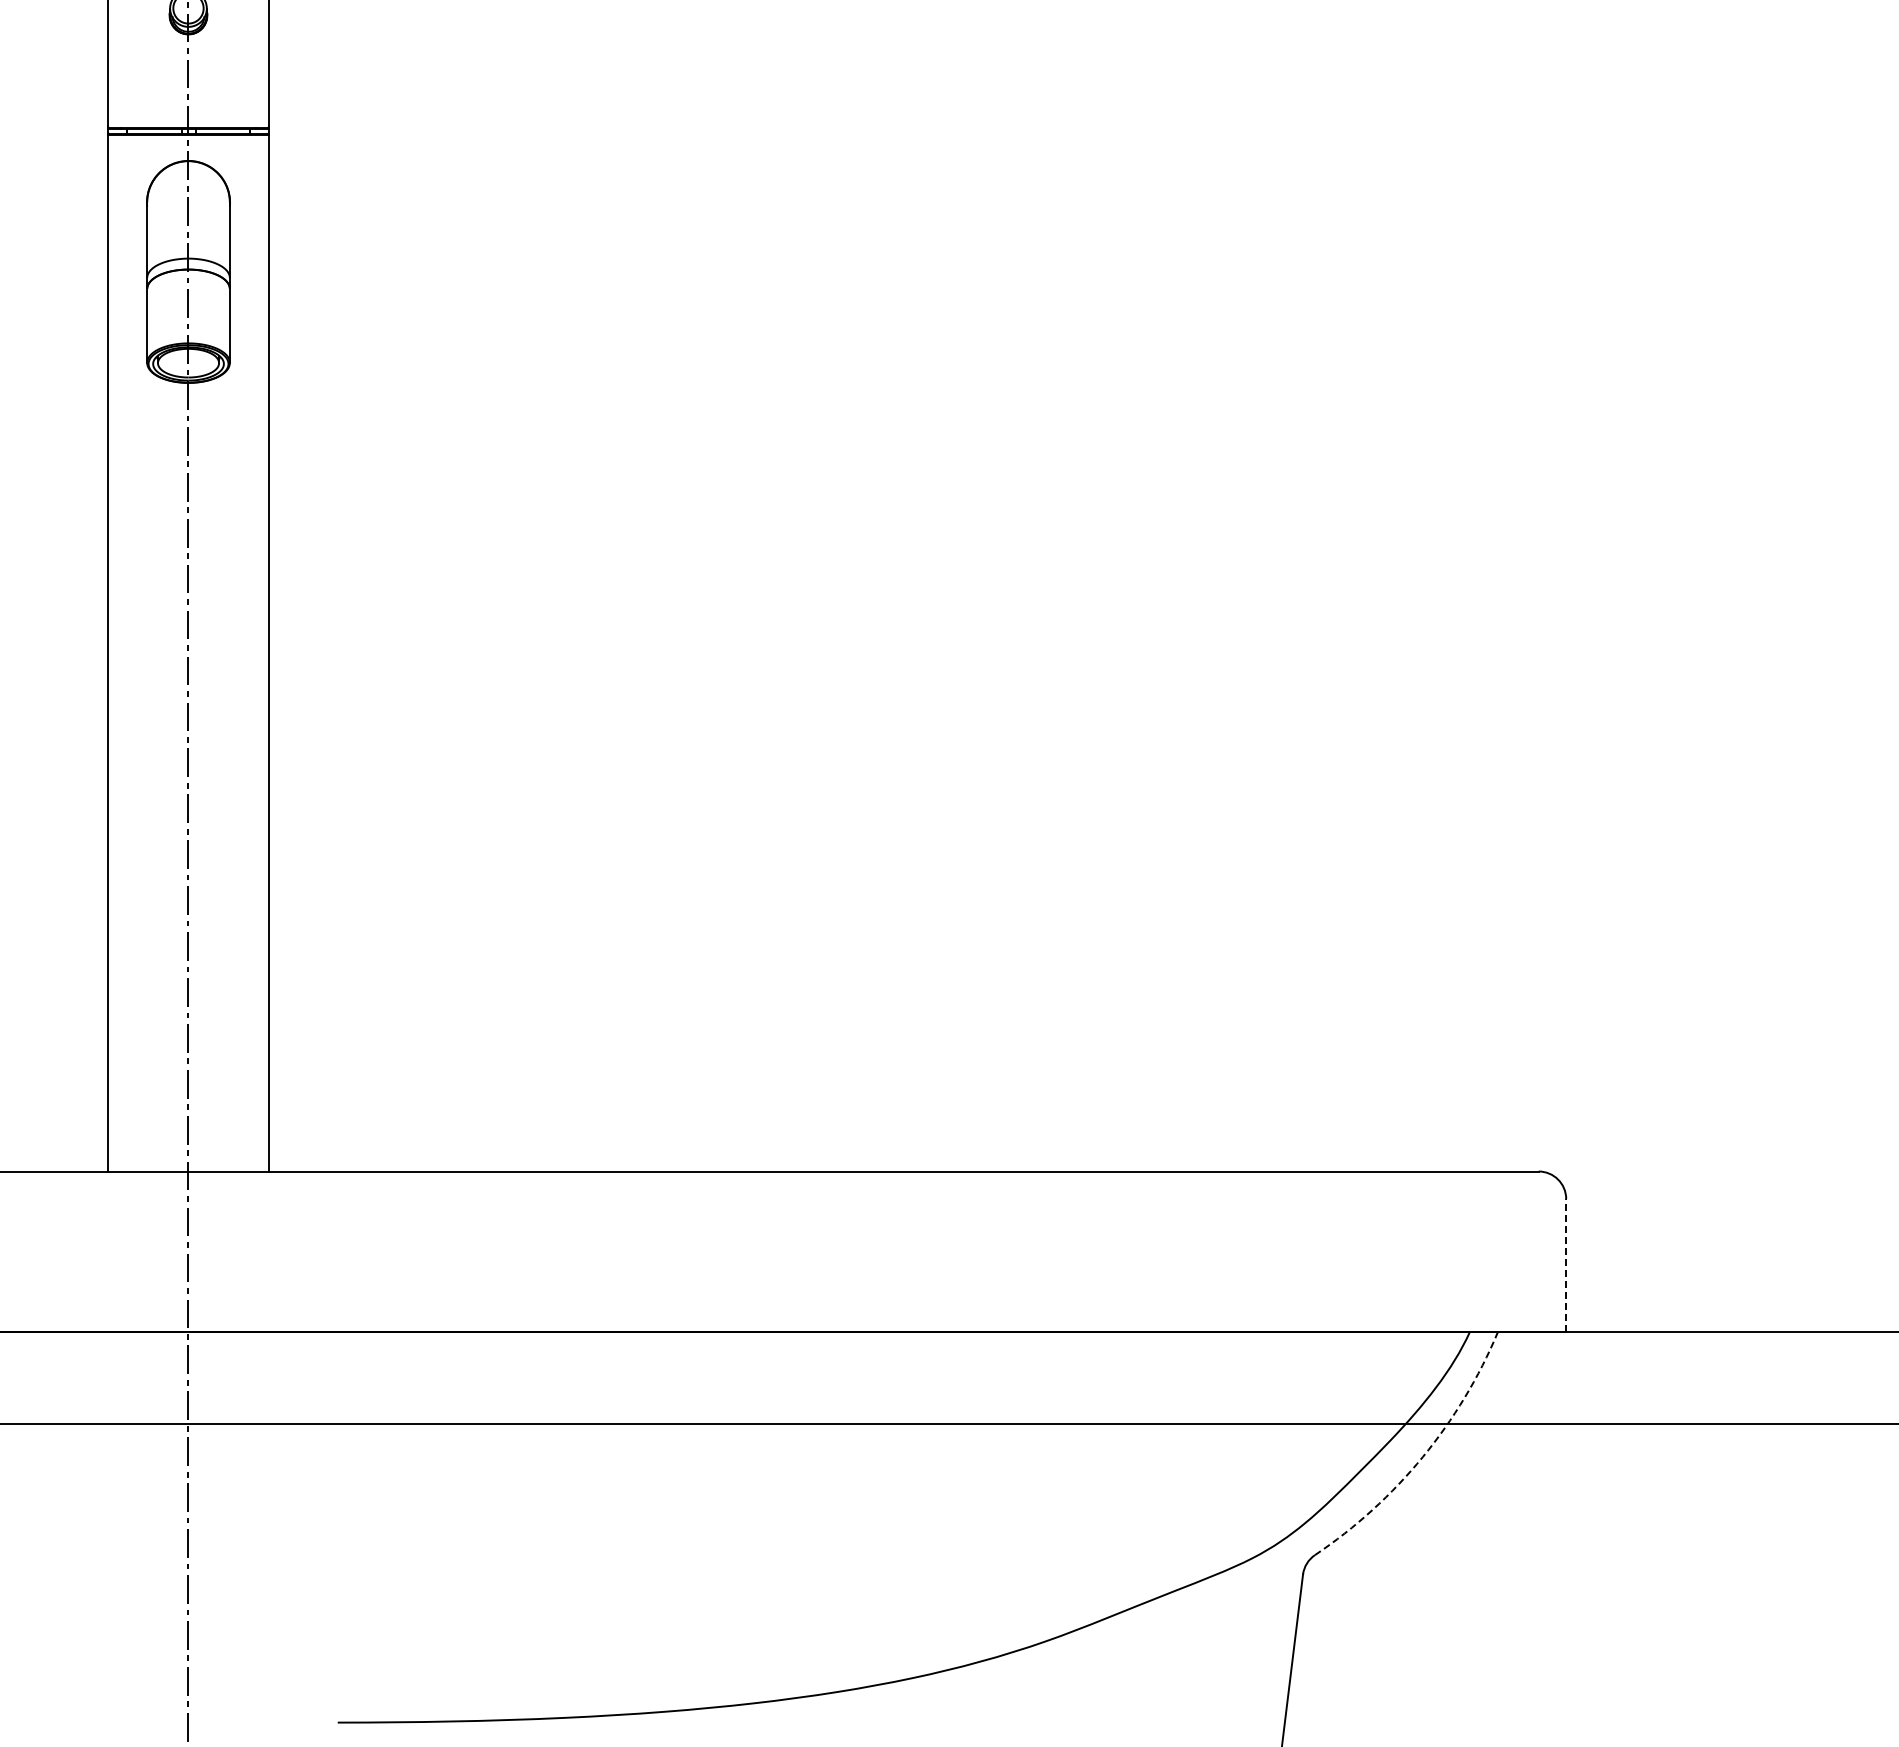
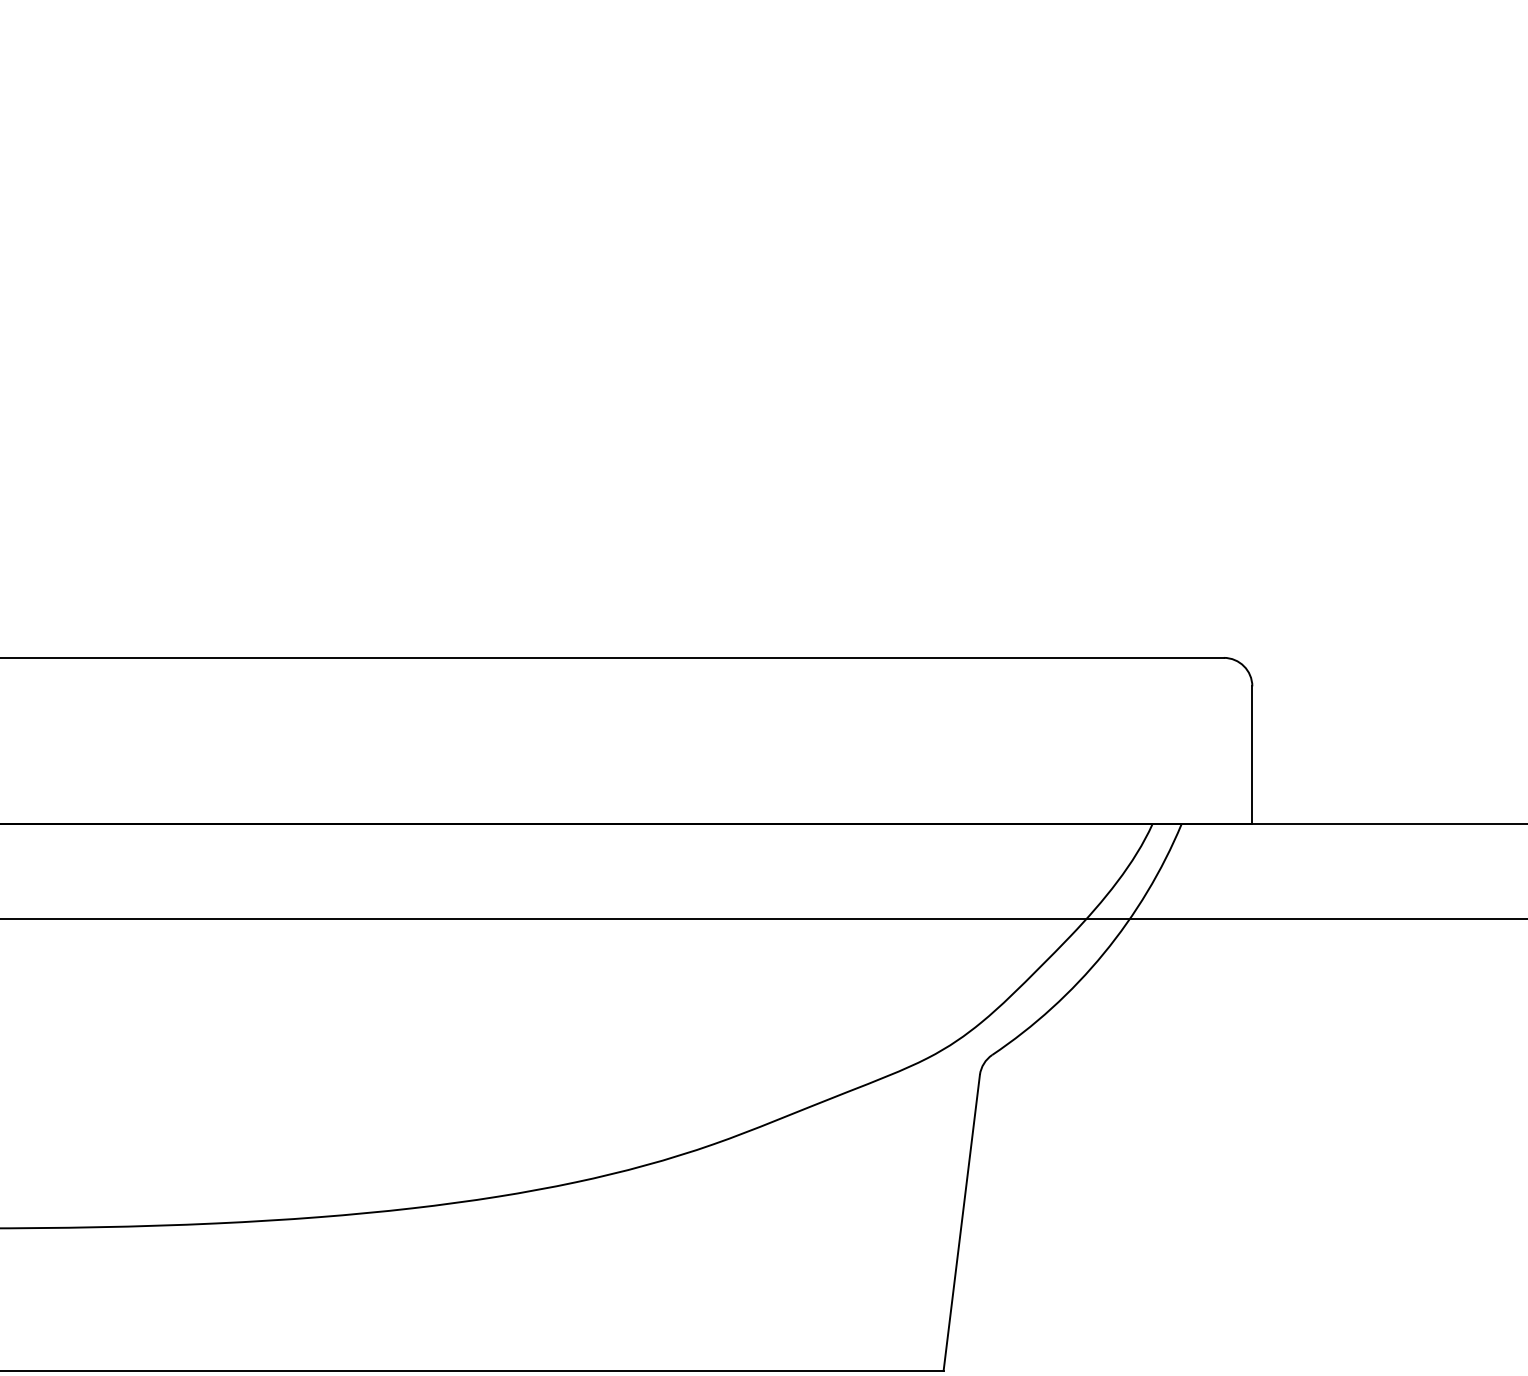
line: (1566, 1265) -> (1252, 755), dashed -> solid
arc: (1422, 1457) -> (1103, 953), dashed -> solid

